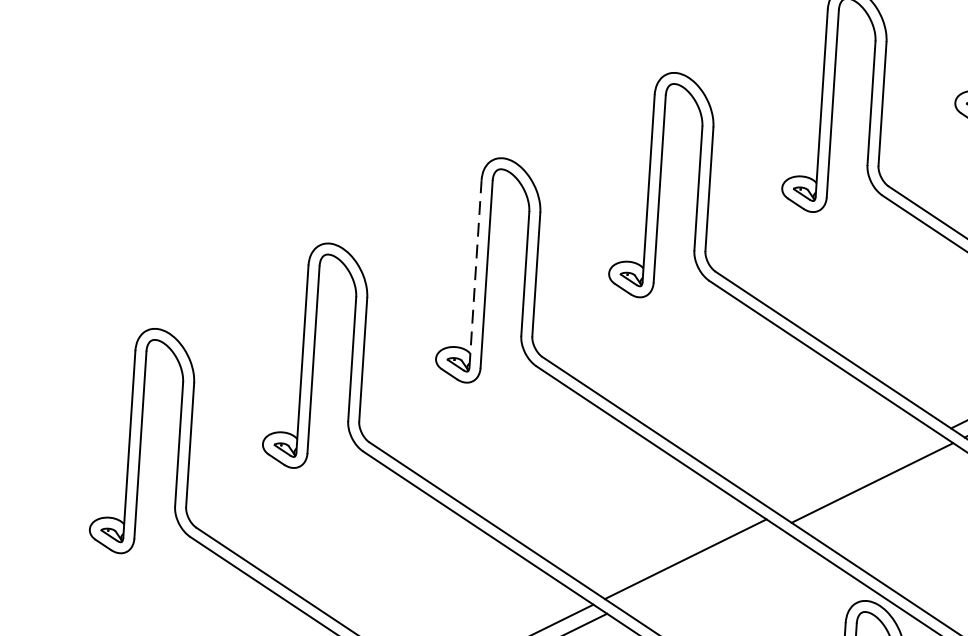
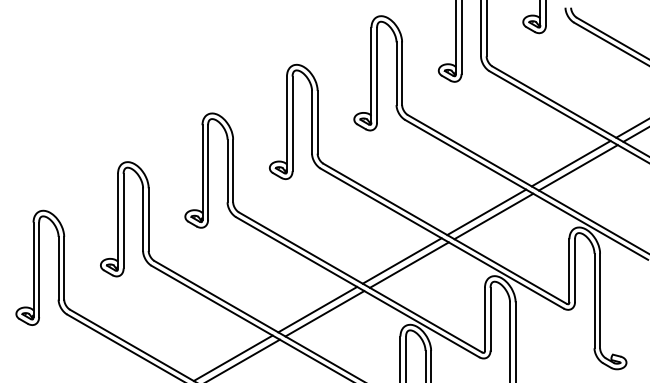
line: (475, 273) -> (202, 172), dashed -> solid
line: (857, 472) -> (401, 260), added
line: (698, 567) -> (324, 313), added

